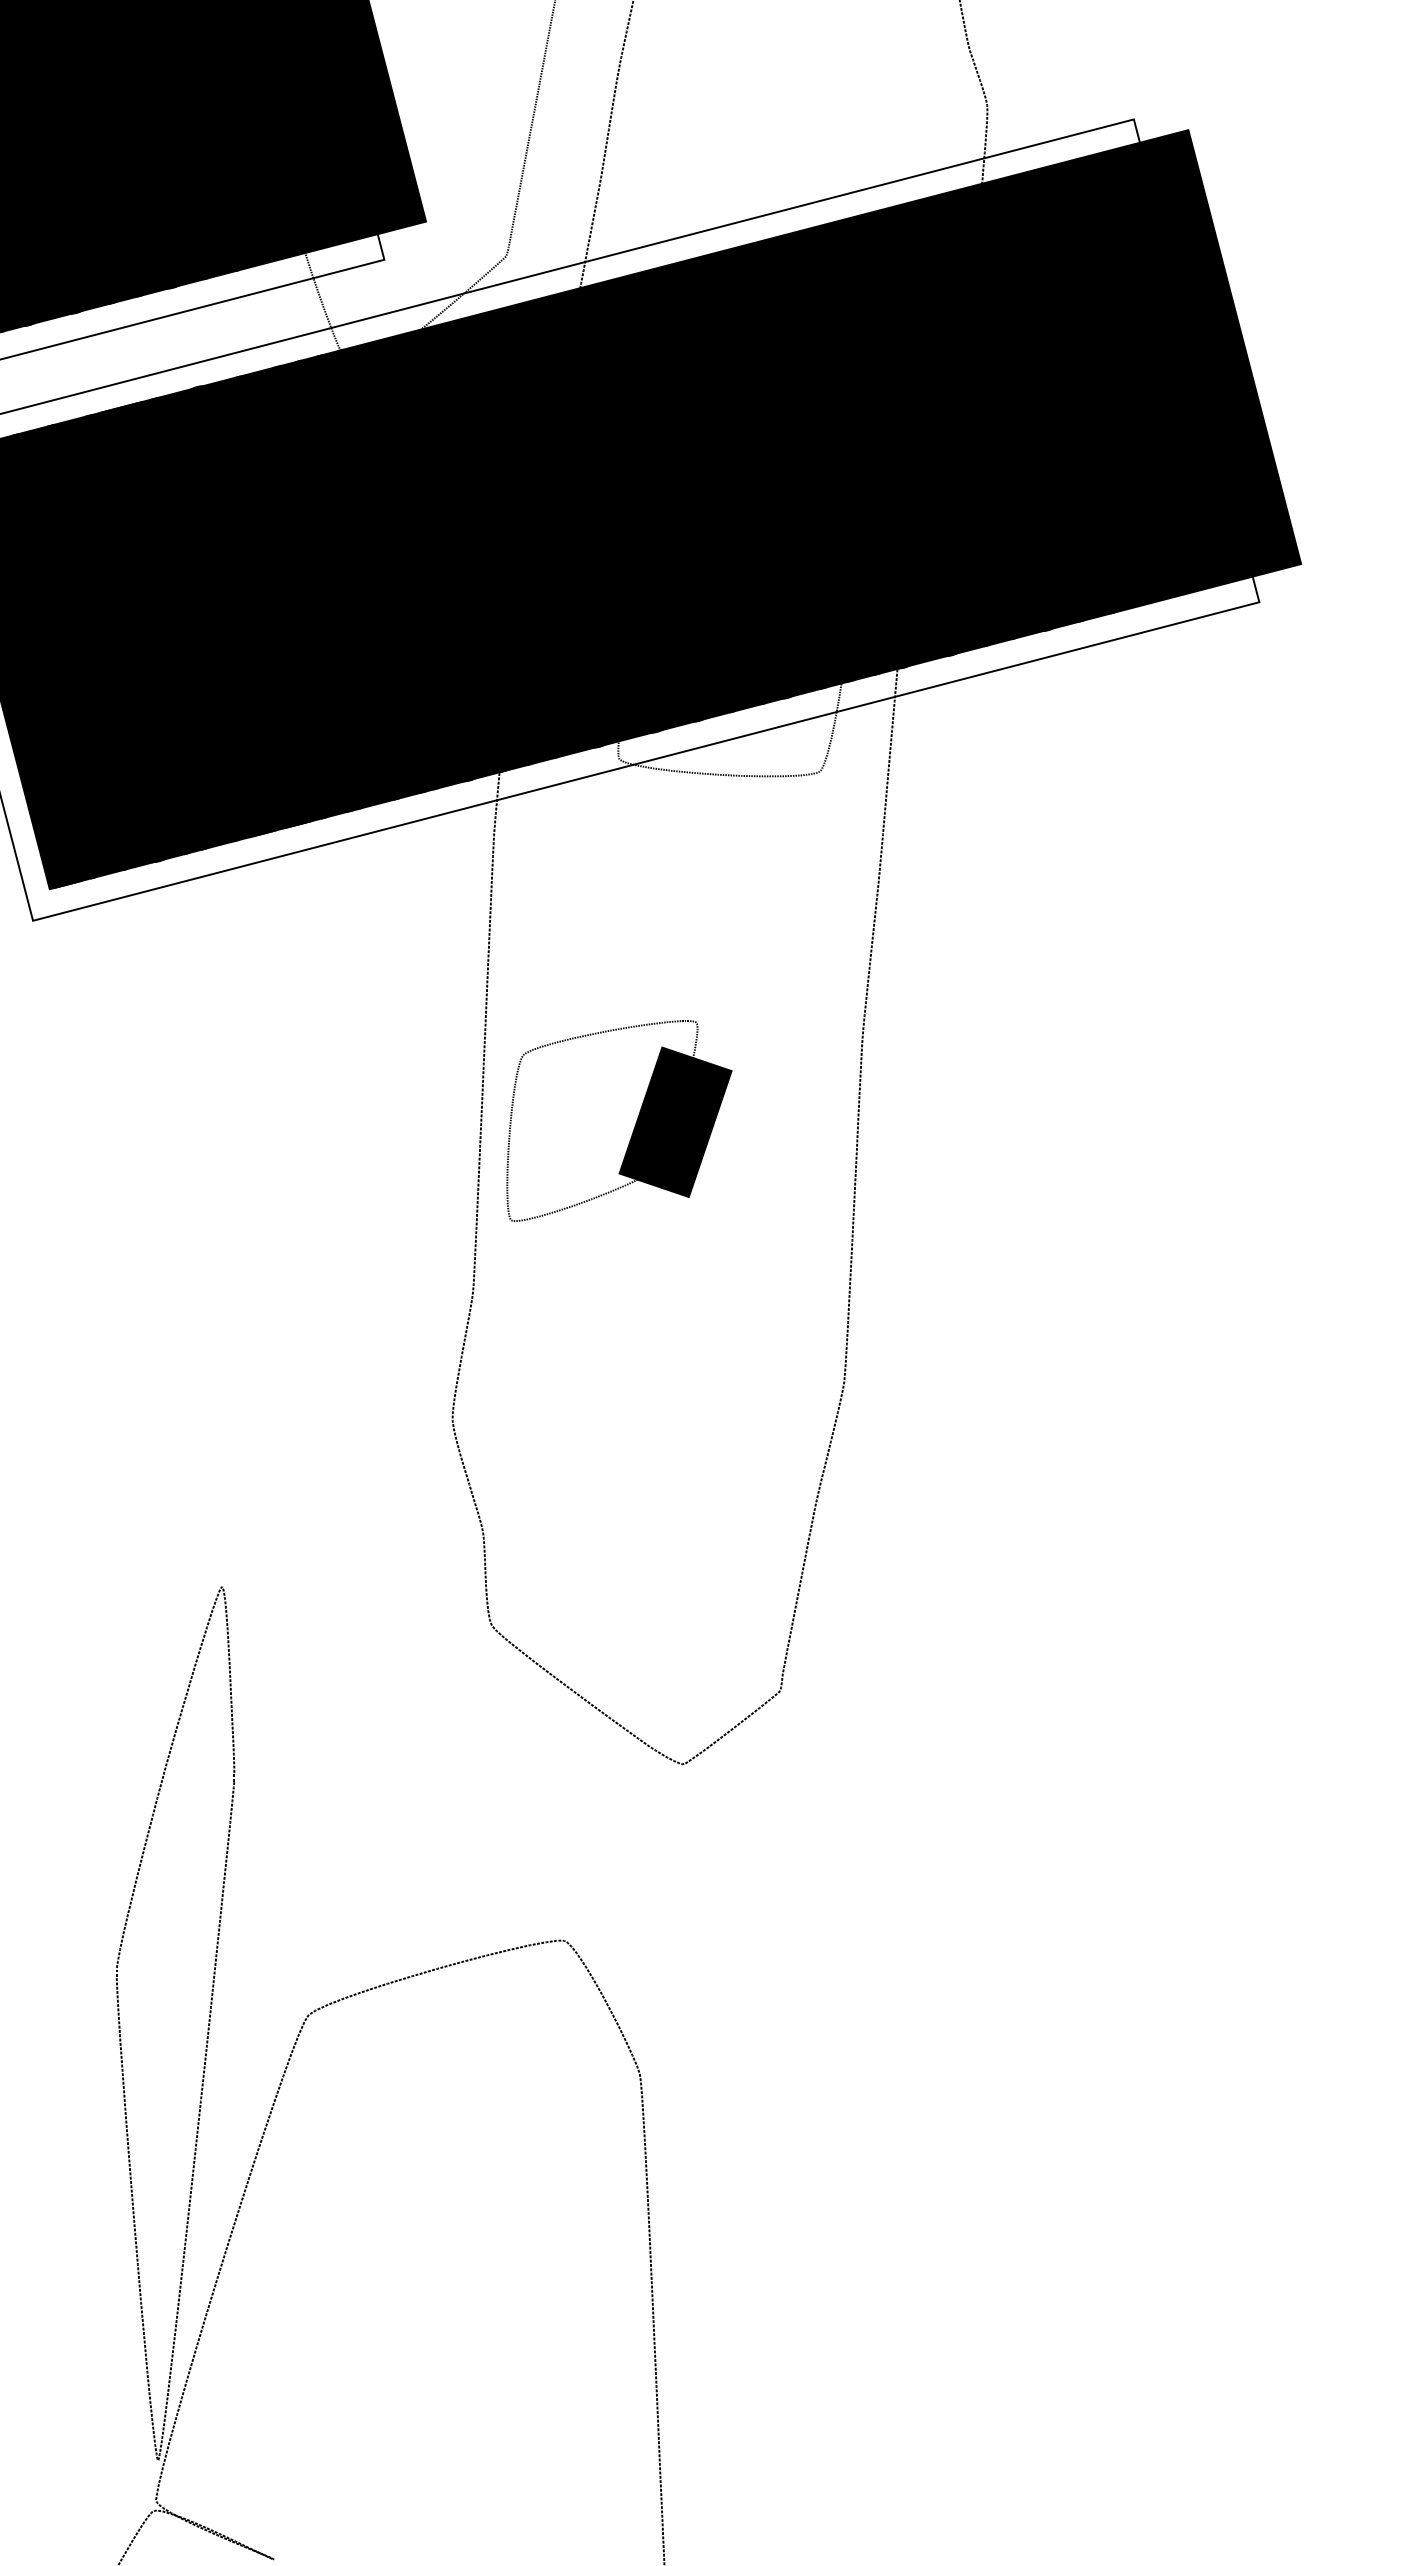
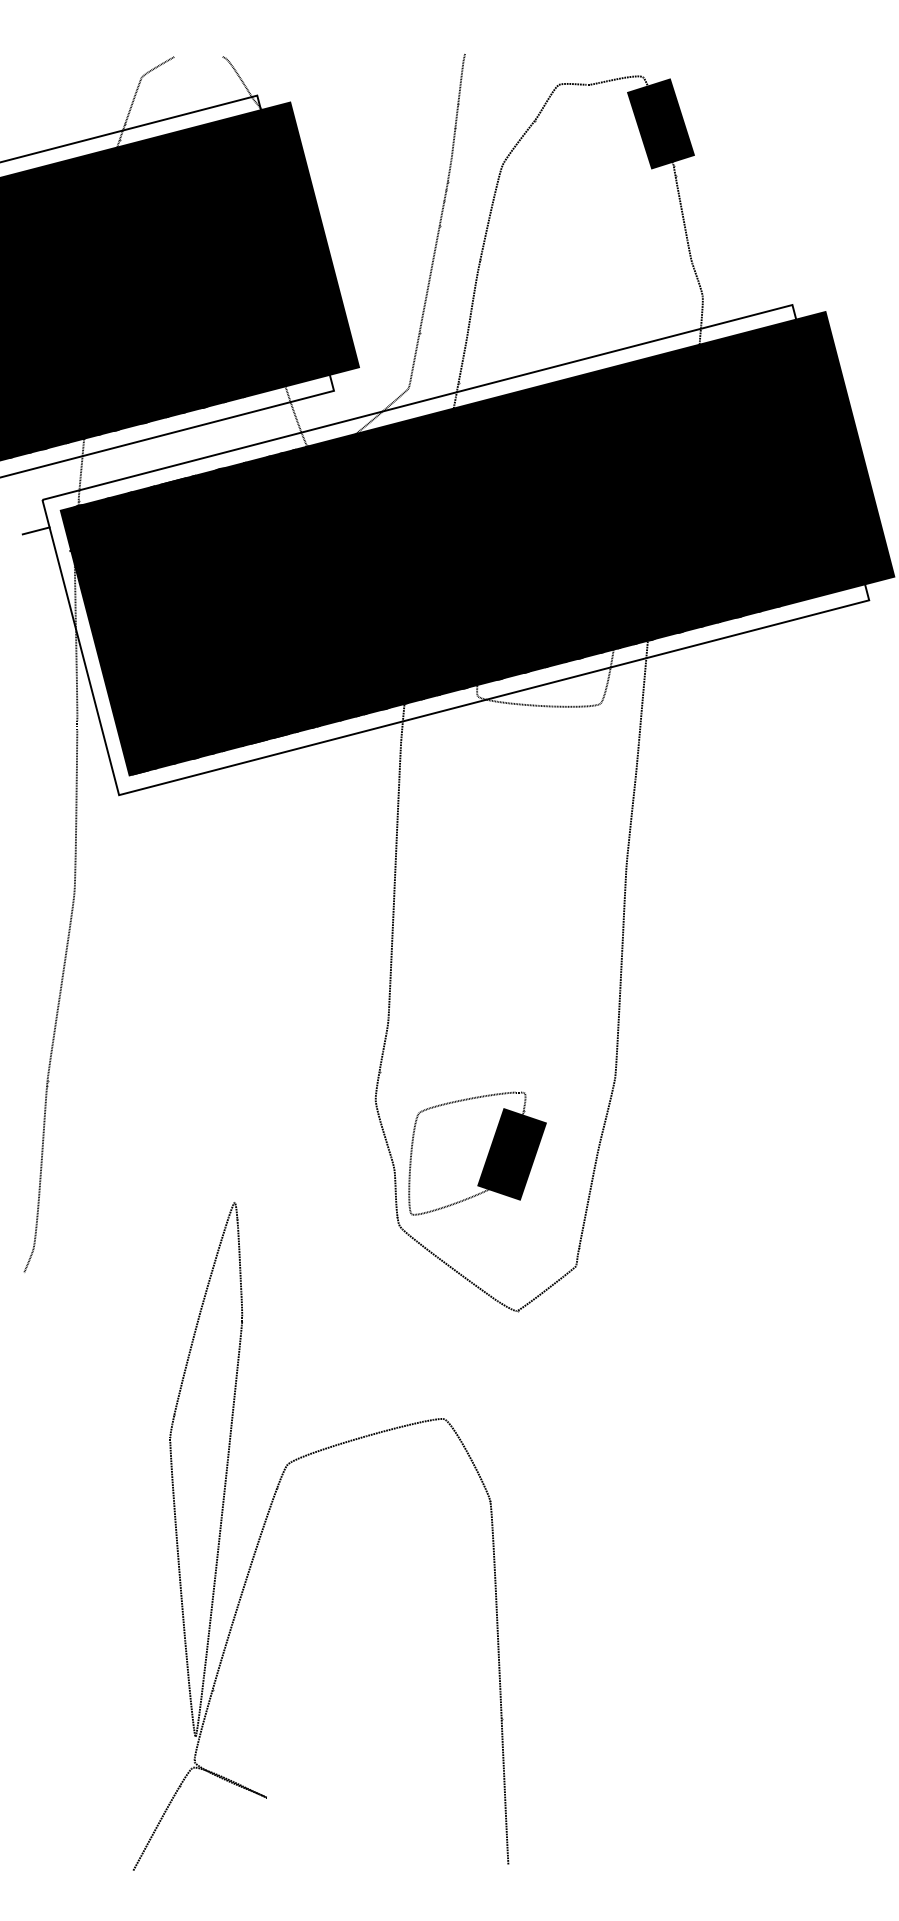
part: (633, 1127) -> (486, 1157), moved

